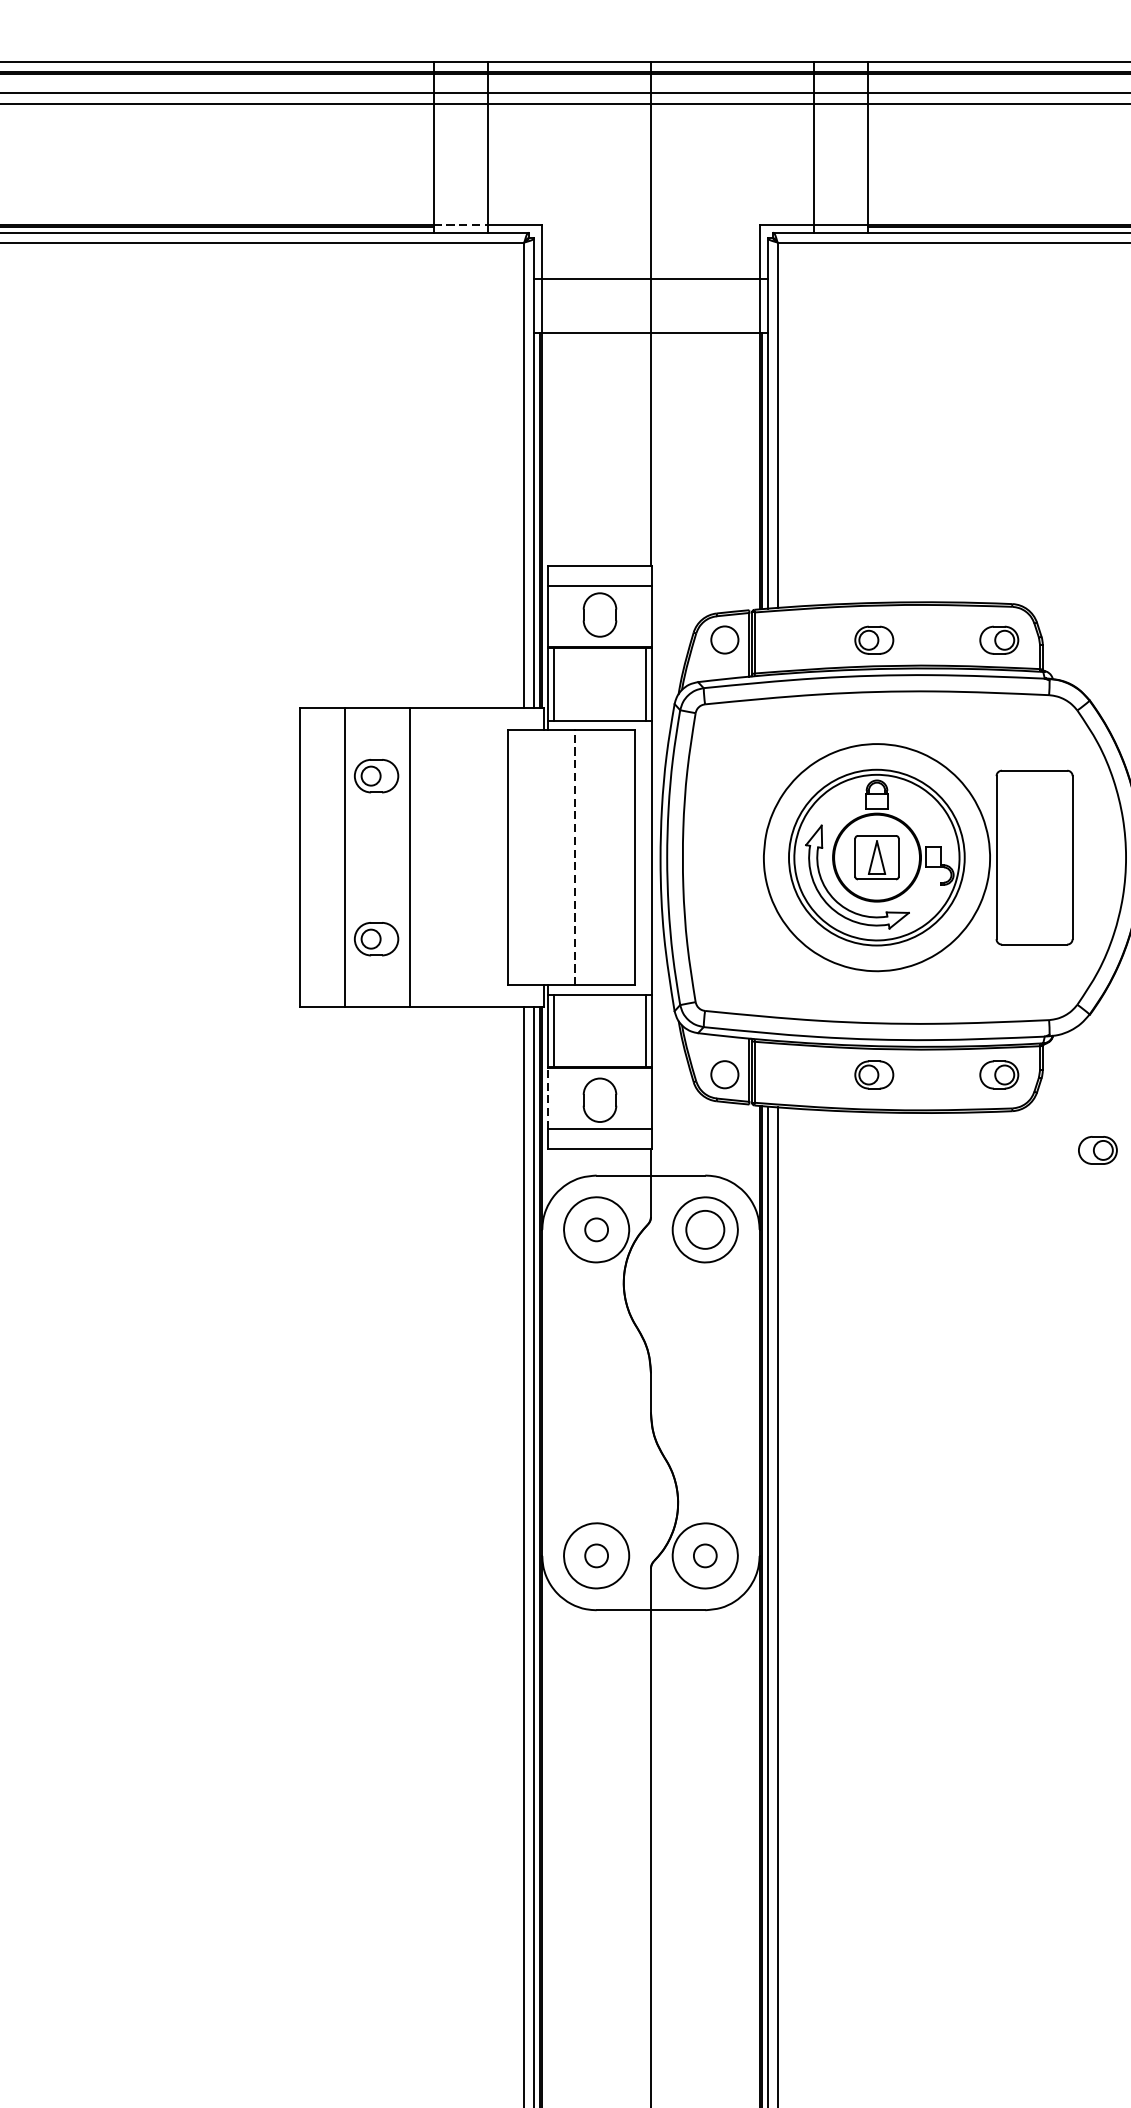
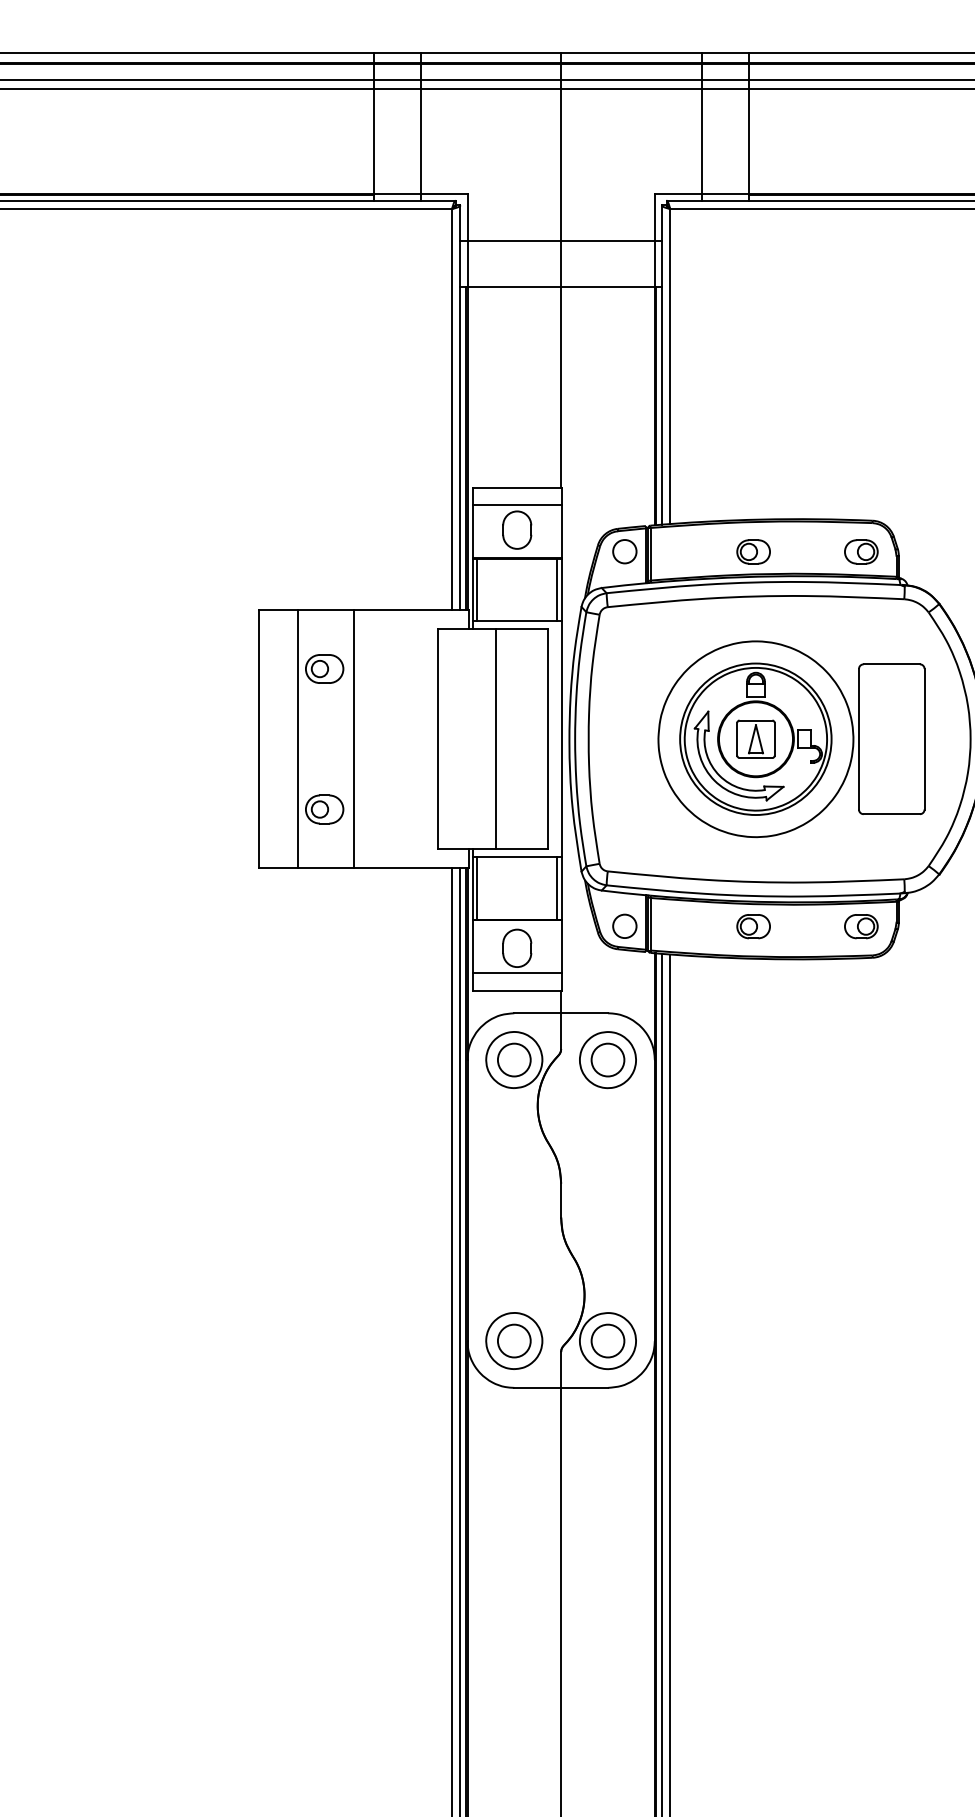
line: (461, 224) -> (397, 193), dashed -> solid
line: (574, 856) -> (495, 738), dashed -> solid
line: (548, 1098) -> (472, 946), dashed -> solid
part: (1098, 1150) -> (946, 991), removed
circle: (595, 1229) -> (513, 1059), size x1.67
circle: (595, 1555) -> (513, 1340), size x1.67
circle: (704, 1555) -> (607, 1340), size x1.67

